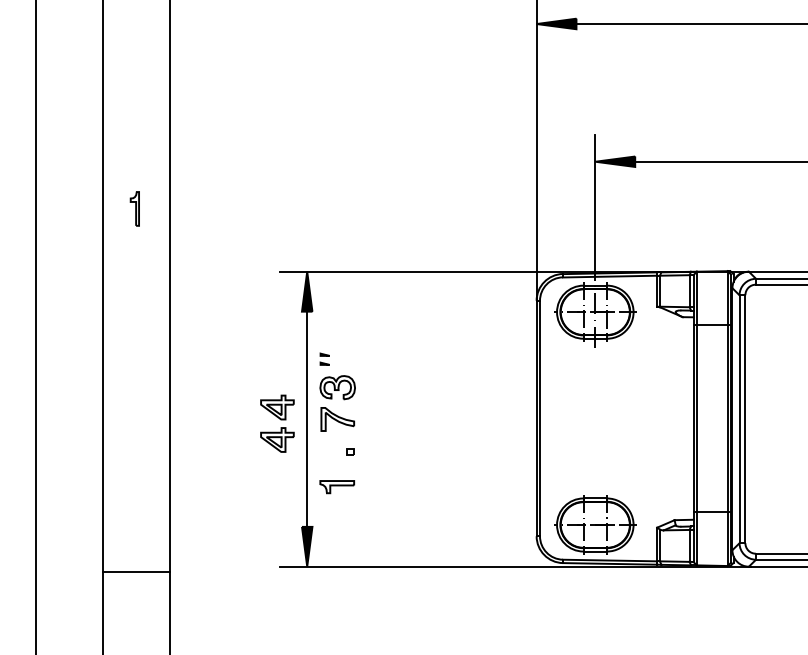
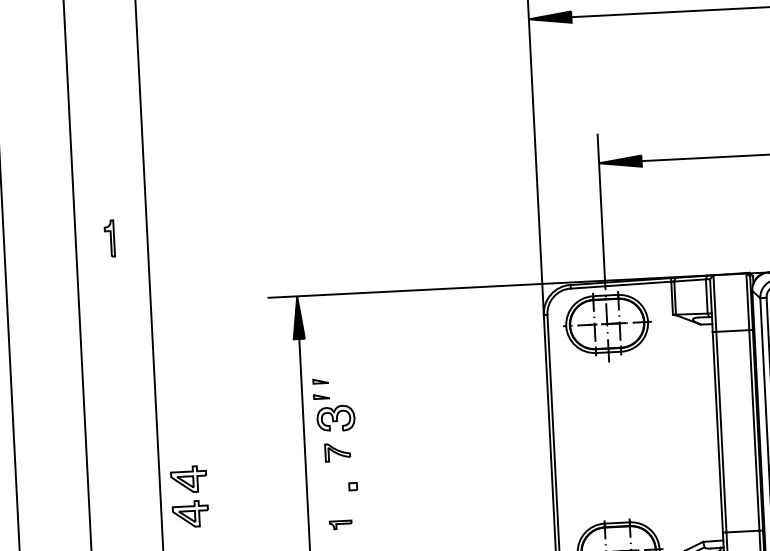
part: (324, 358) -> (320, 388), size x1.6
part: (337, 419) -> (337, 452), size x0.7
part: (277, 423) -> (189, 496), moved
part: (336, 487) -> (340, 525), size x0.6

